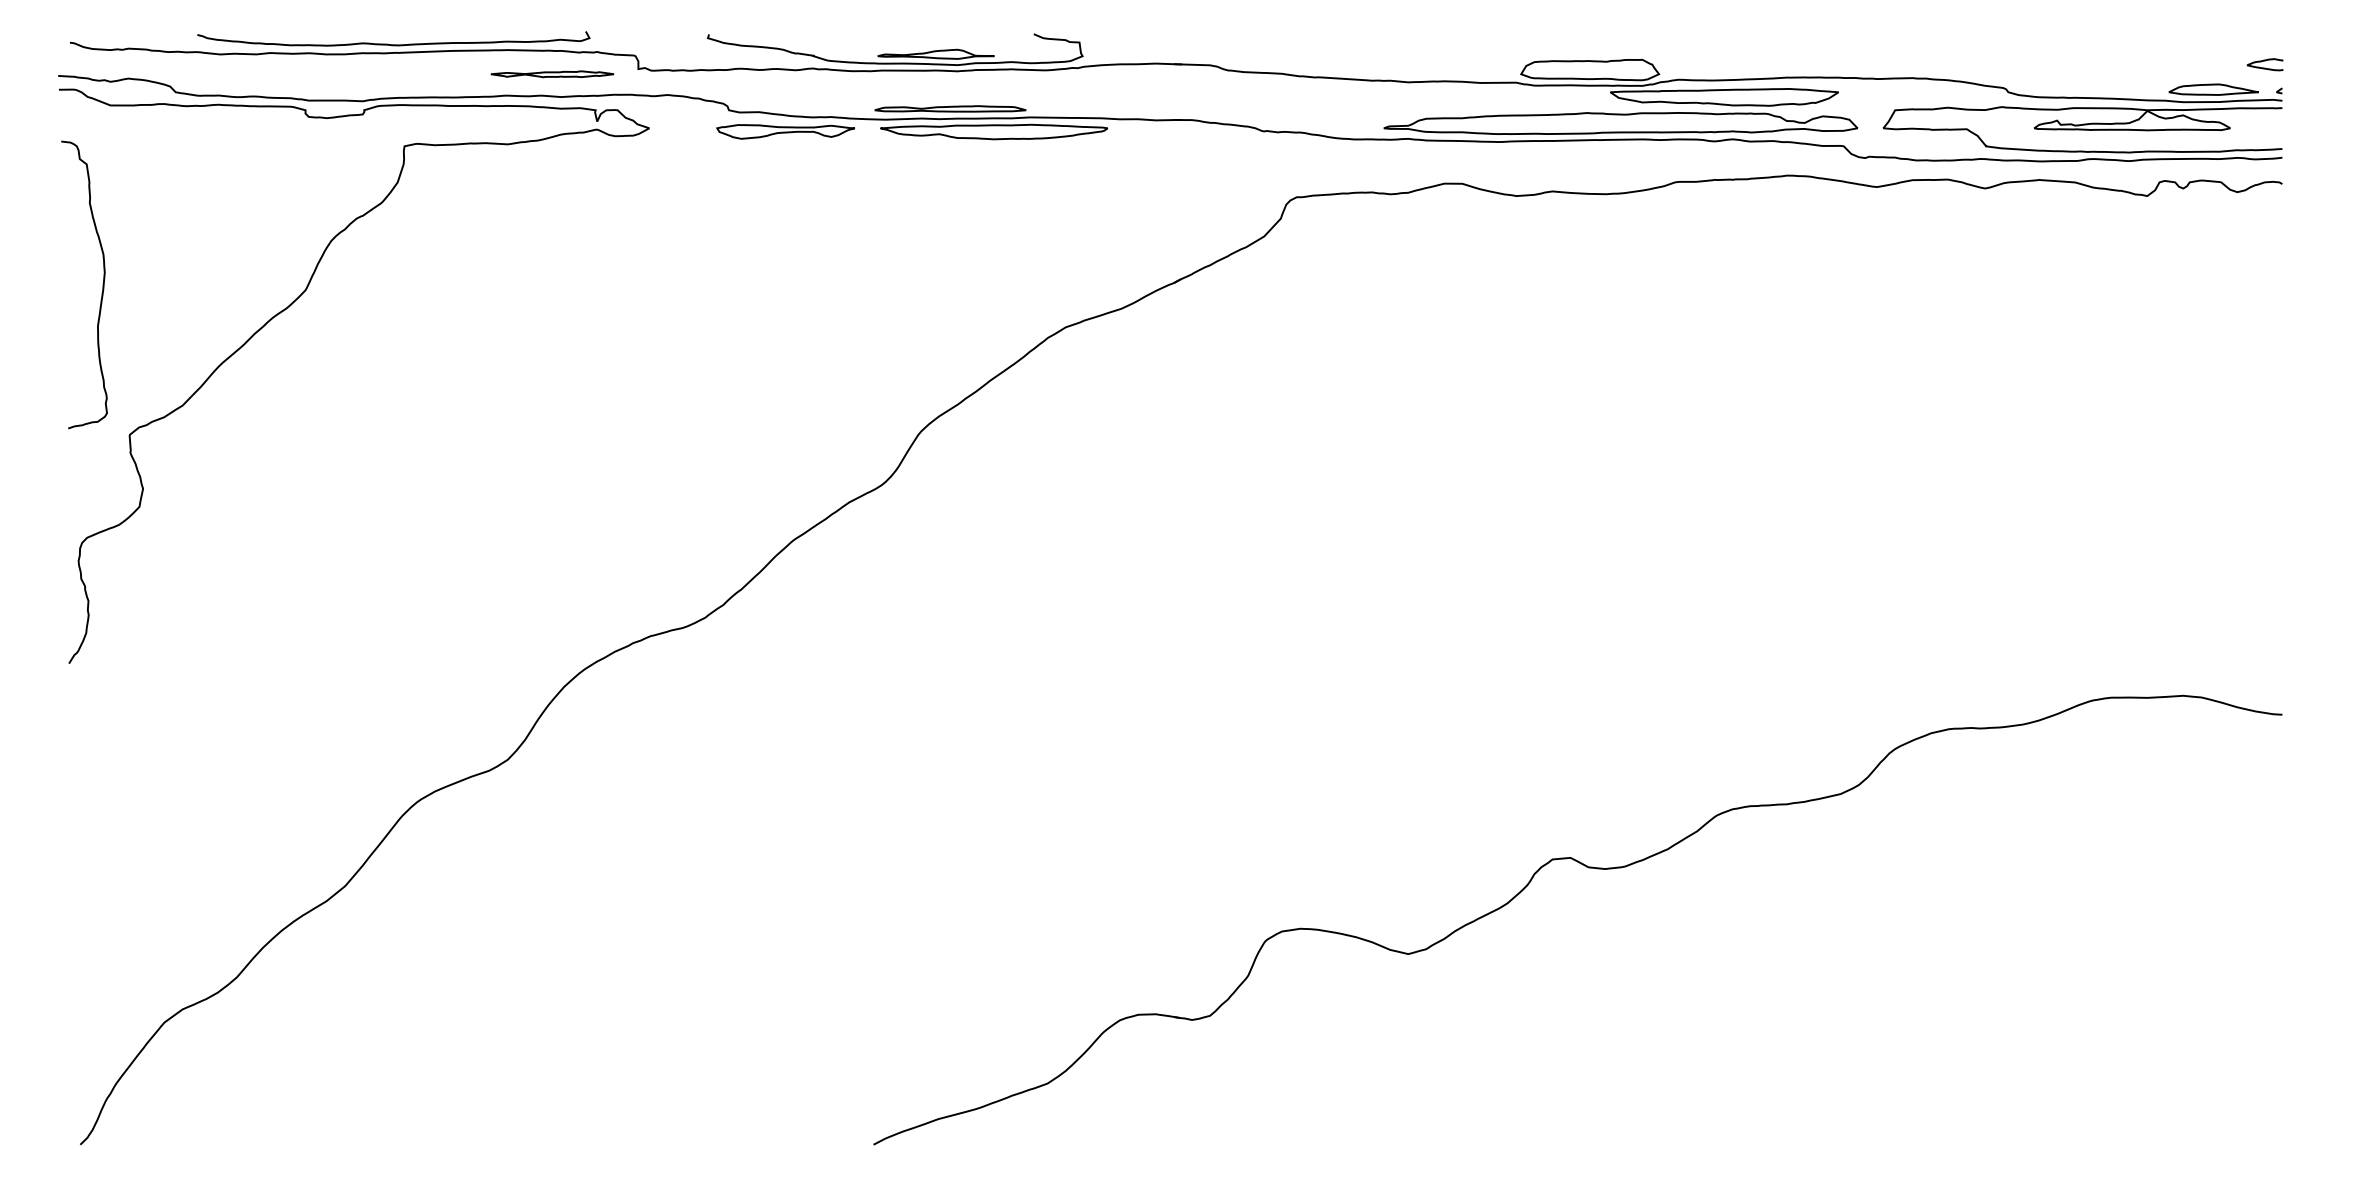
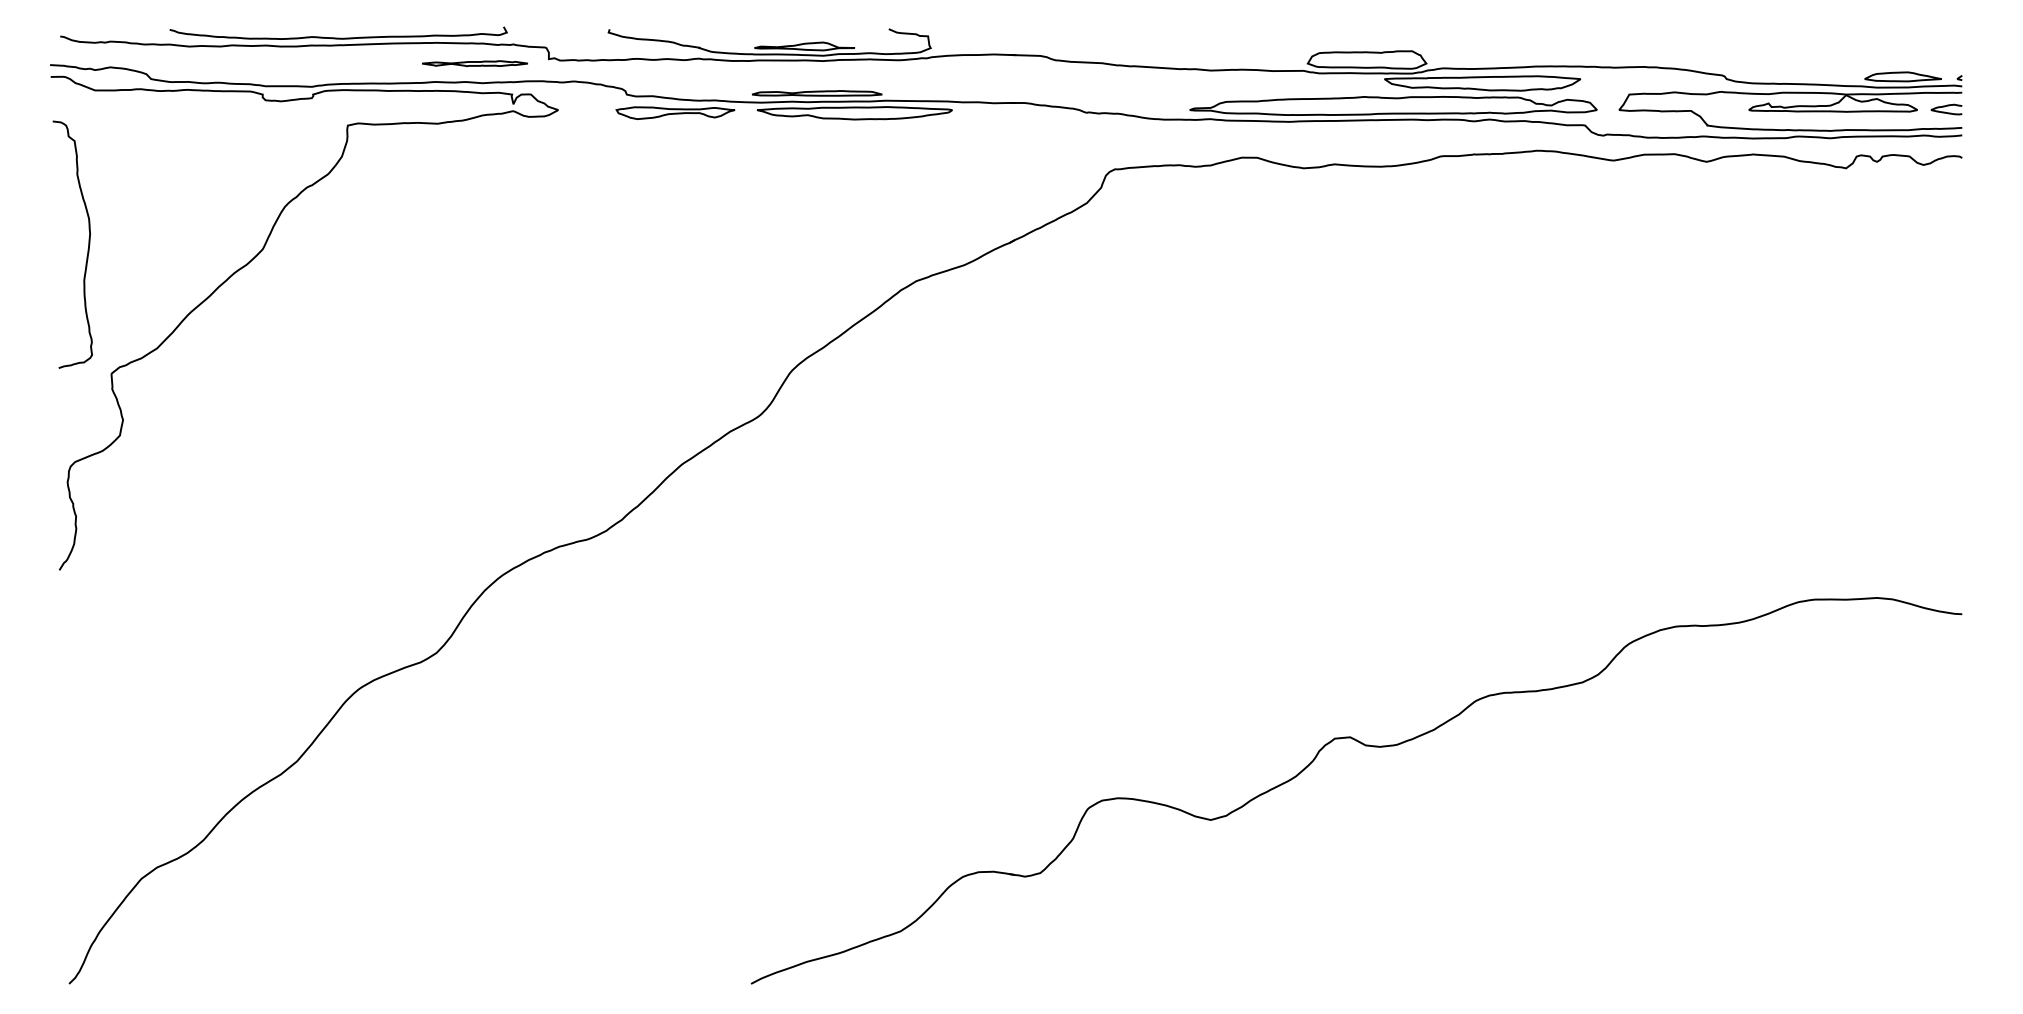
curve: (2264, 61) -> (1945, 106), moved

